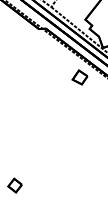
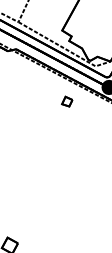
part: (79, 77) -> (66, 101), size x0.6

